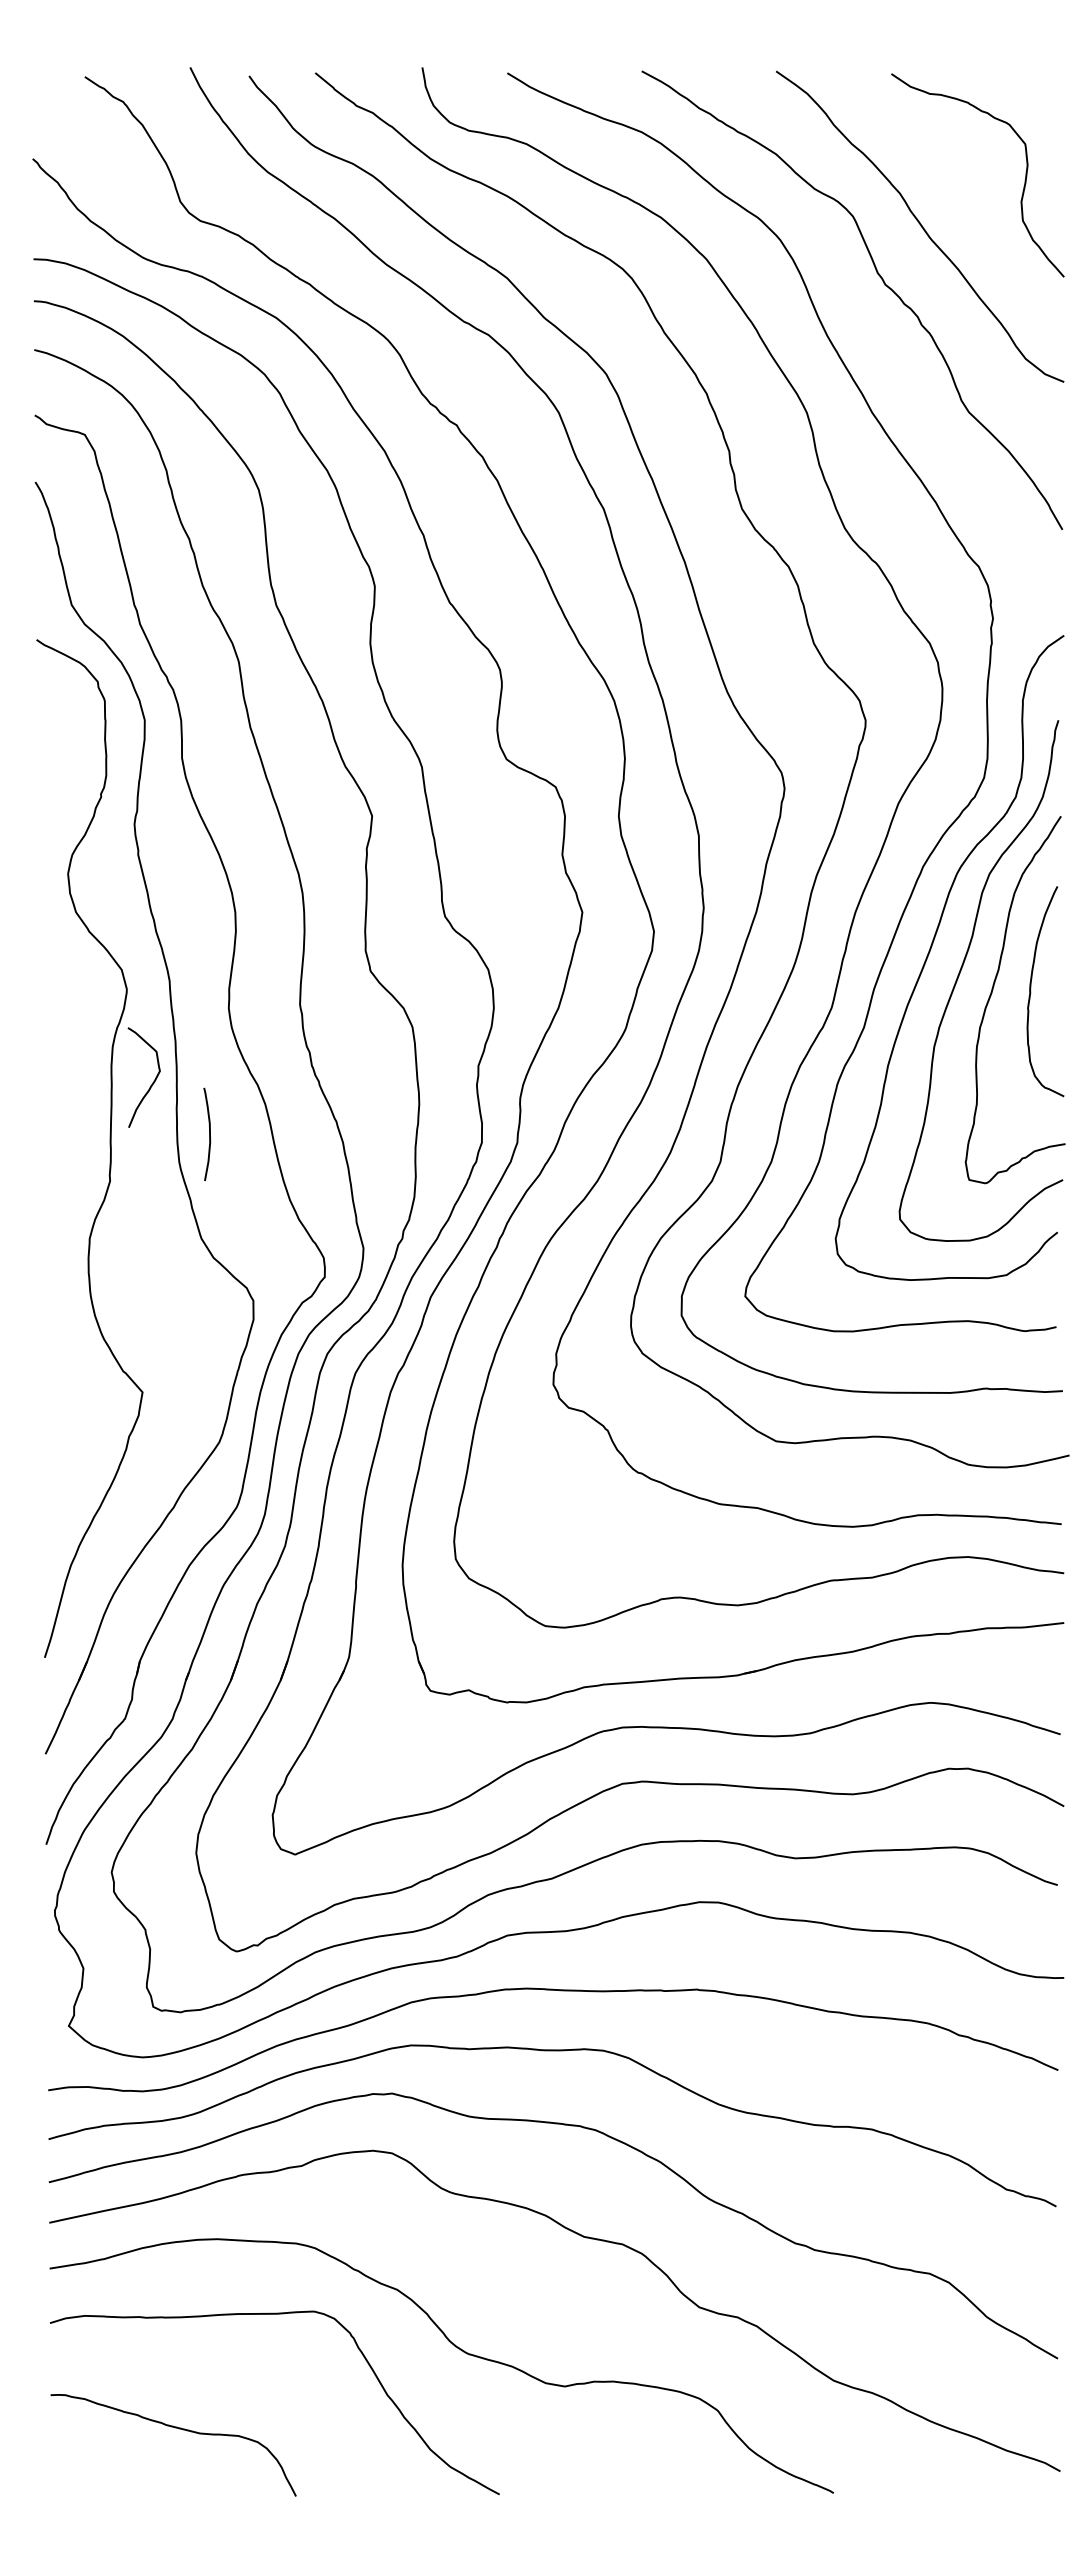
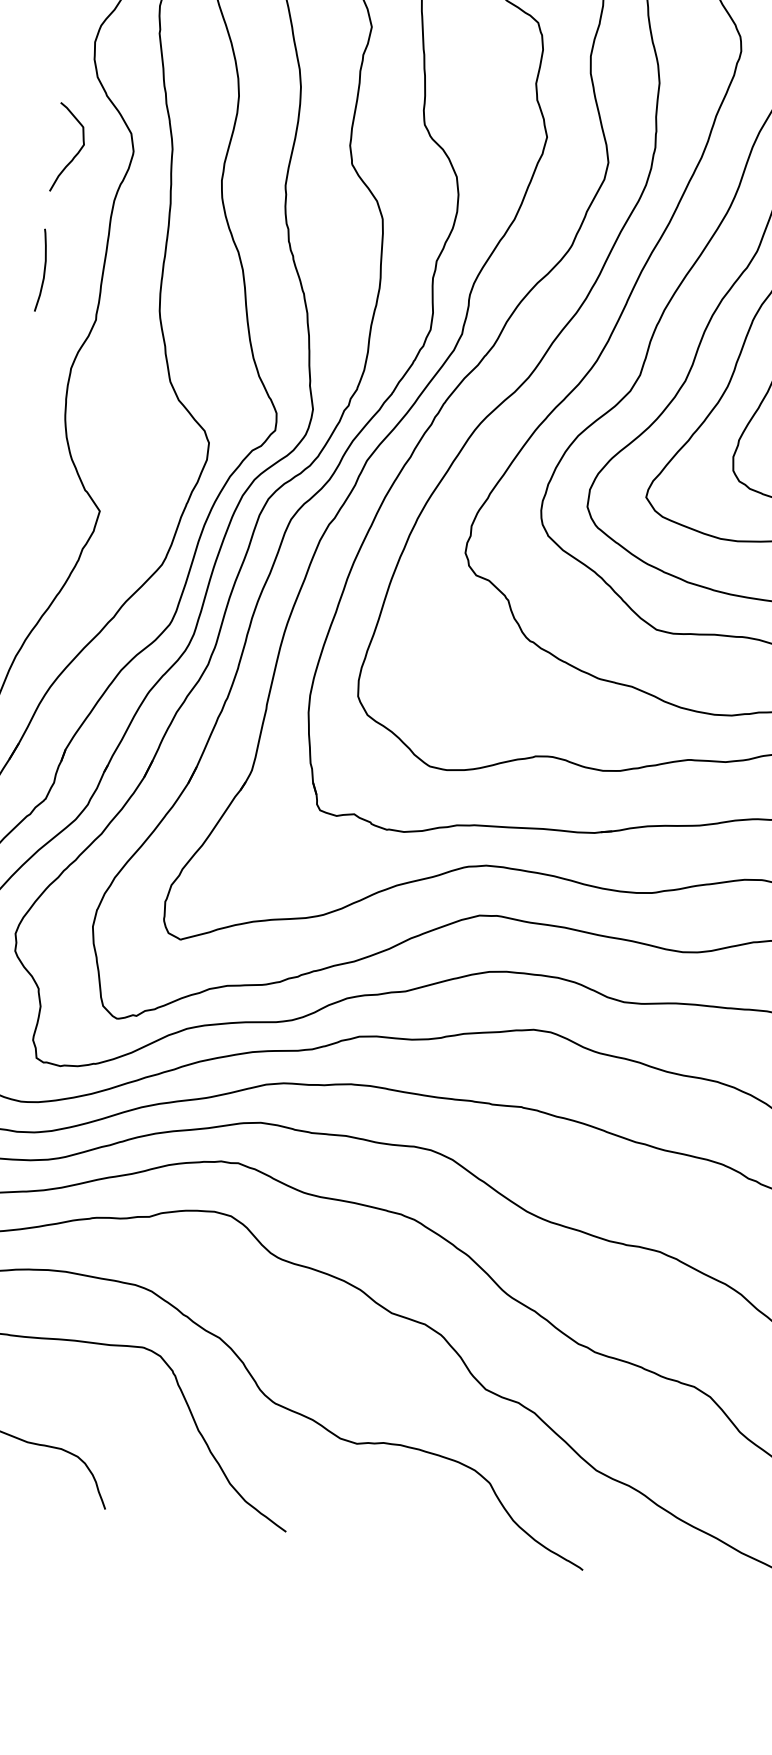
curve: (152, 1082) -> (76, 153), moved
curve: (209, 1134) -> (44, 270), moved

